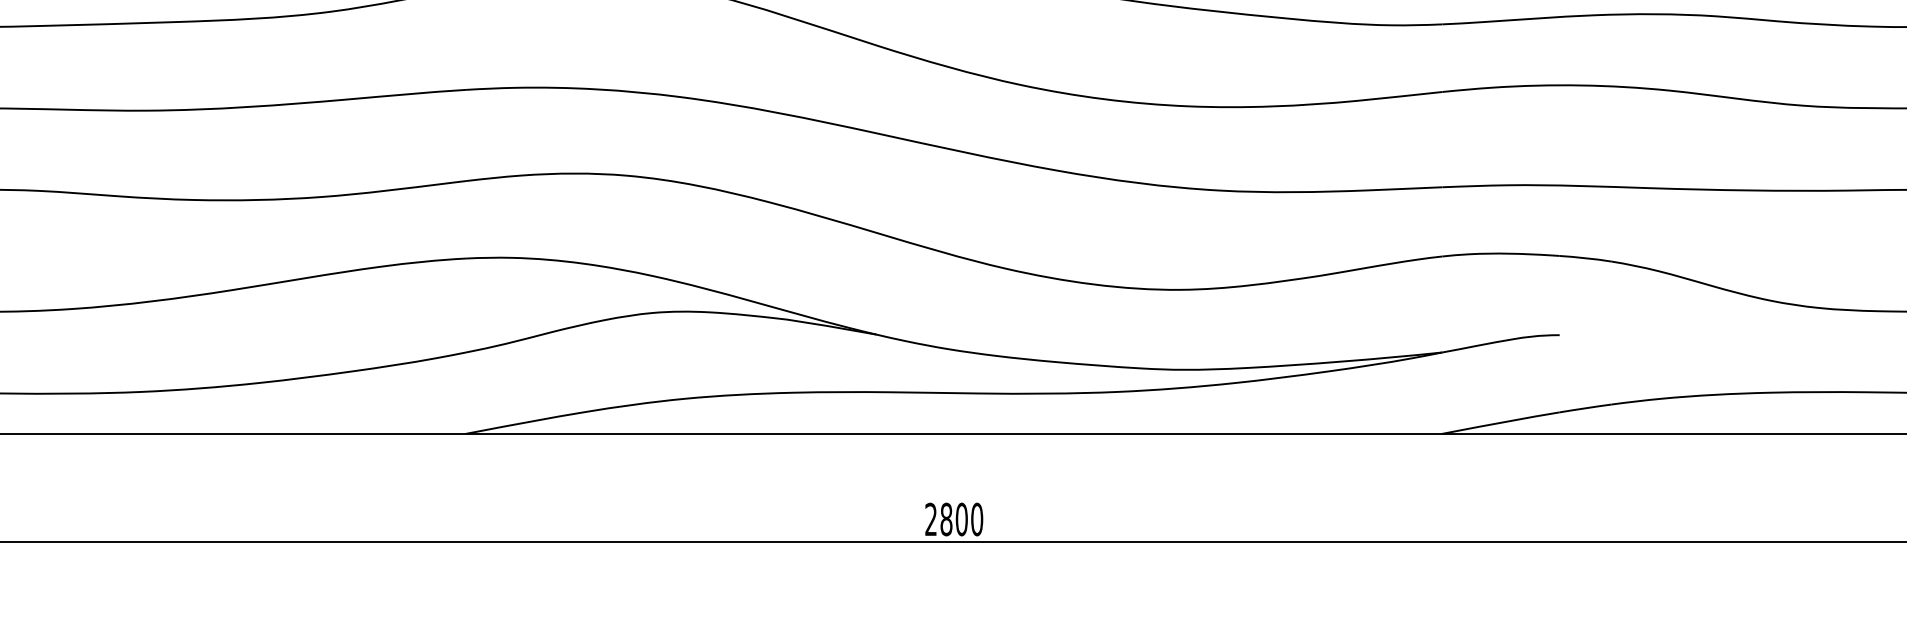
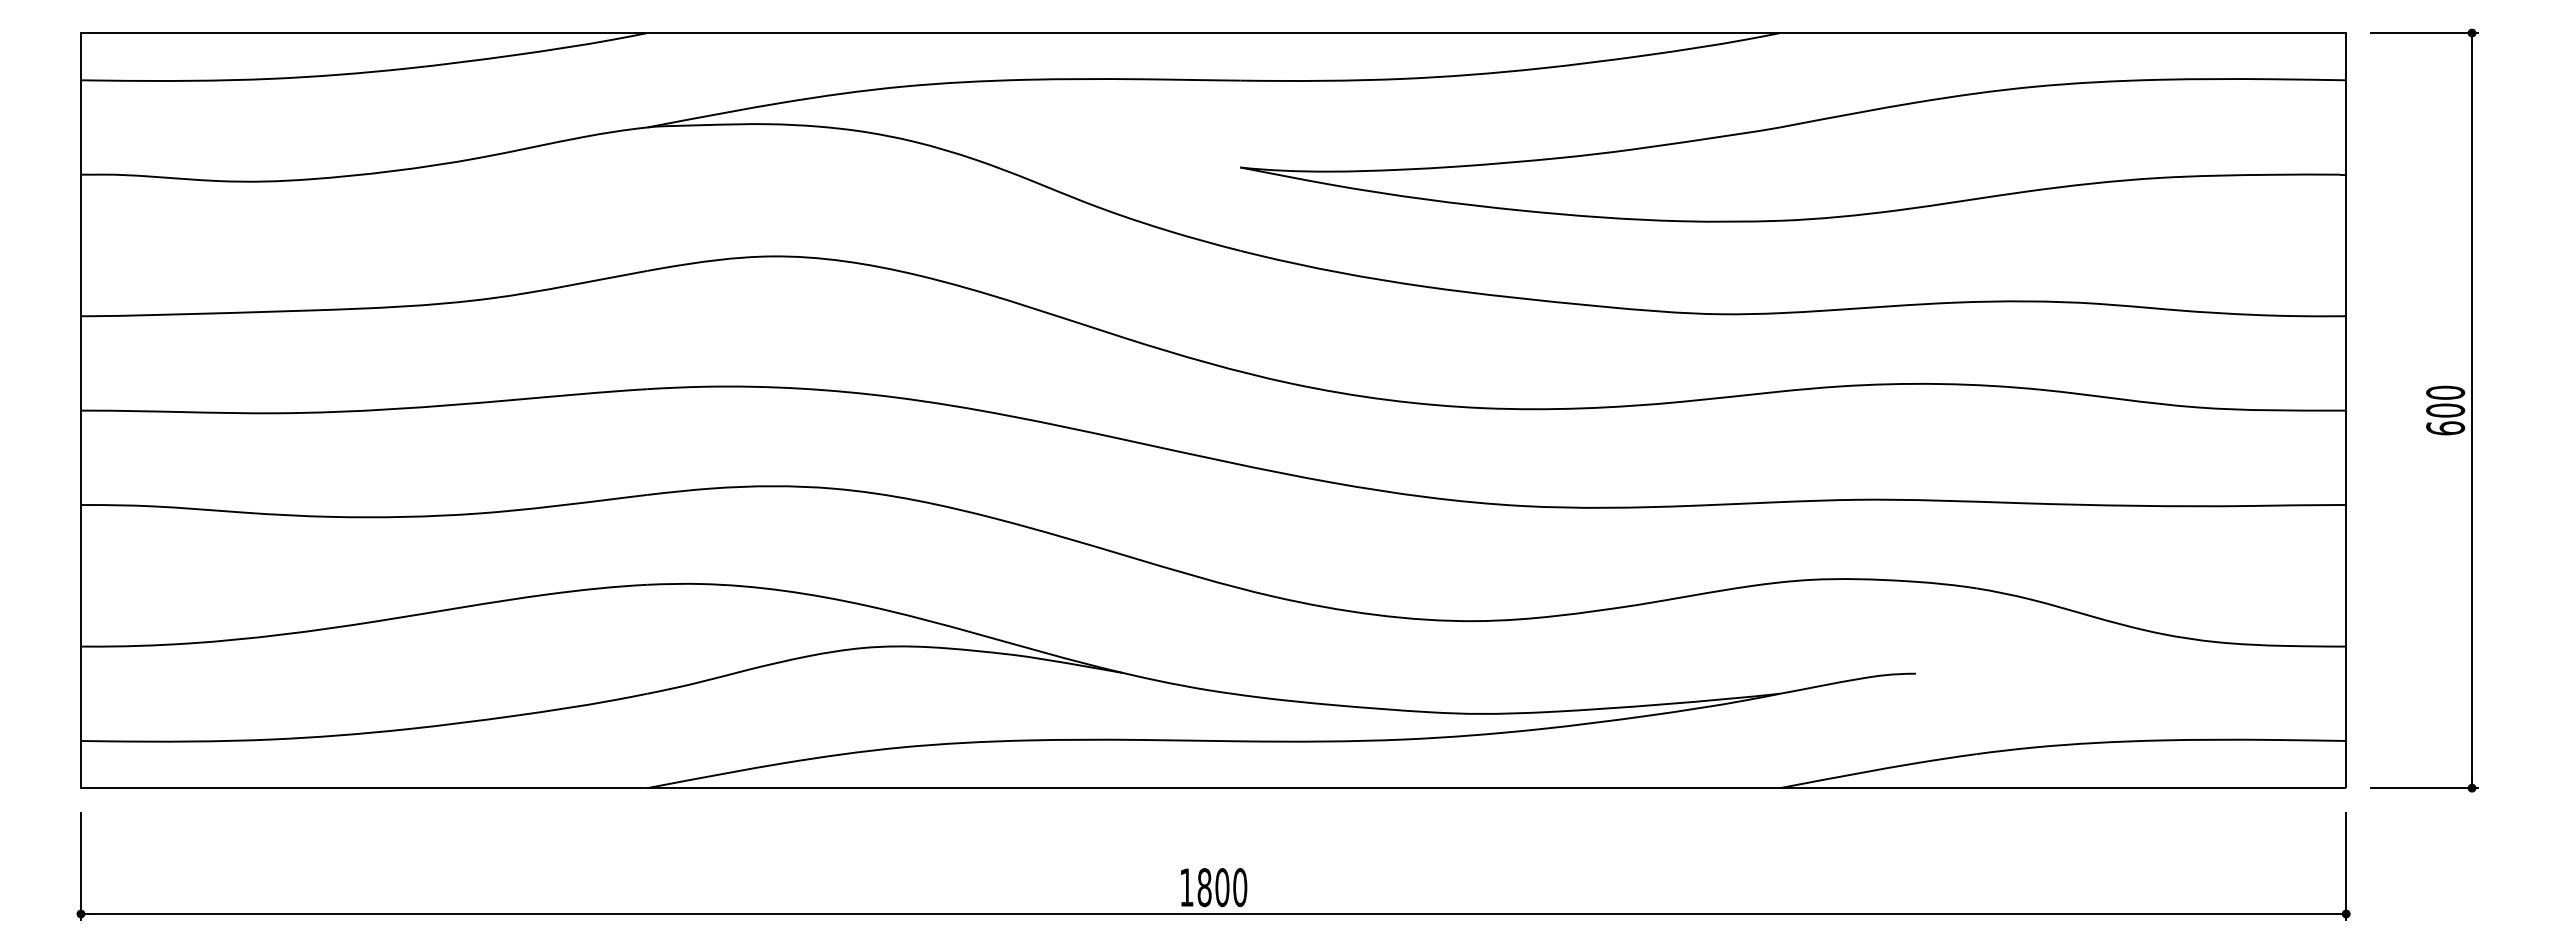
text: (930, 519) -> (1186, 887), 2800 -> 1800

